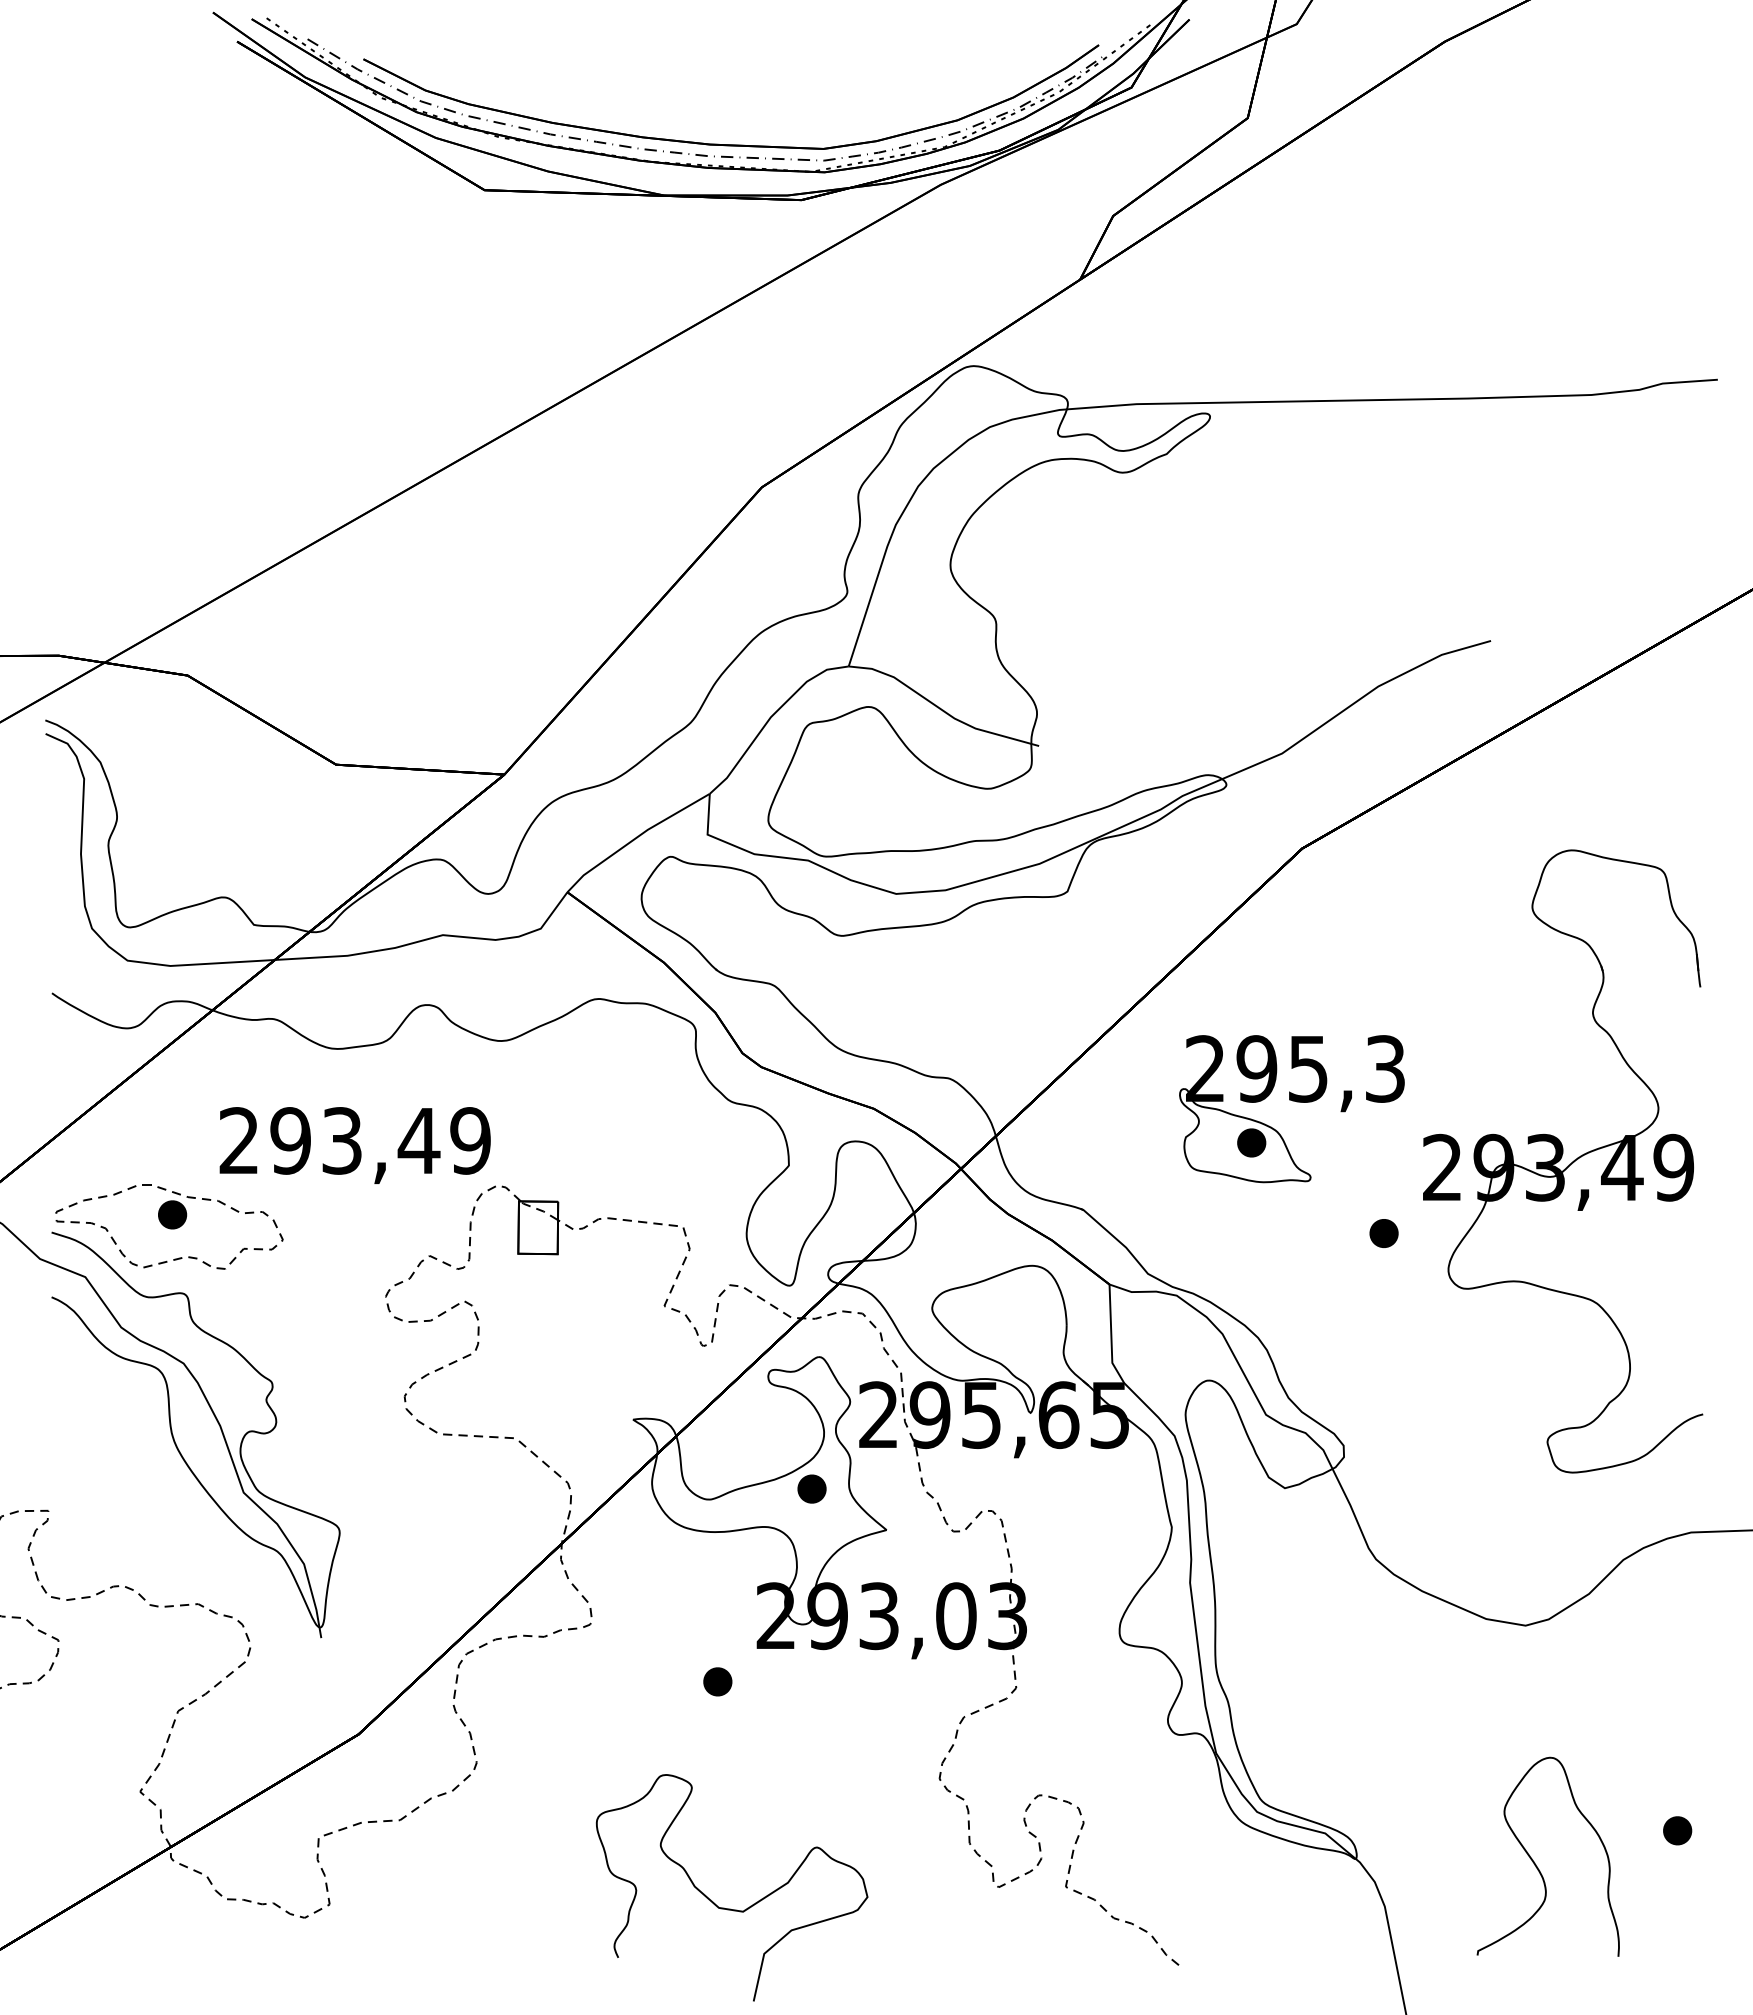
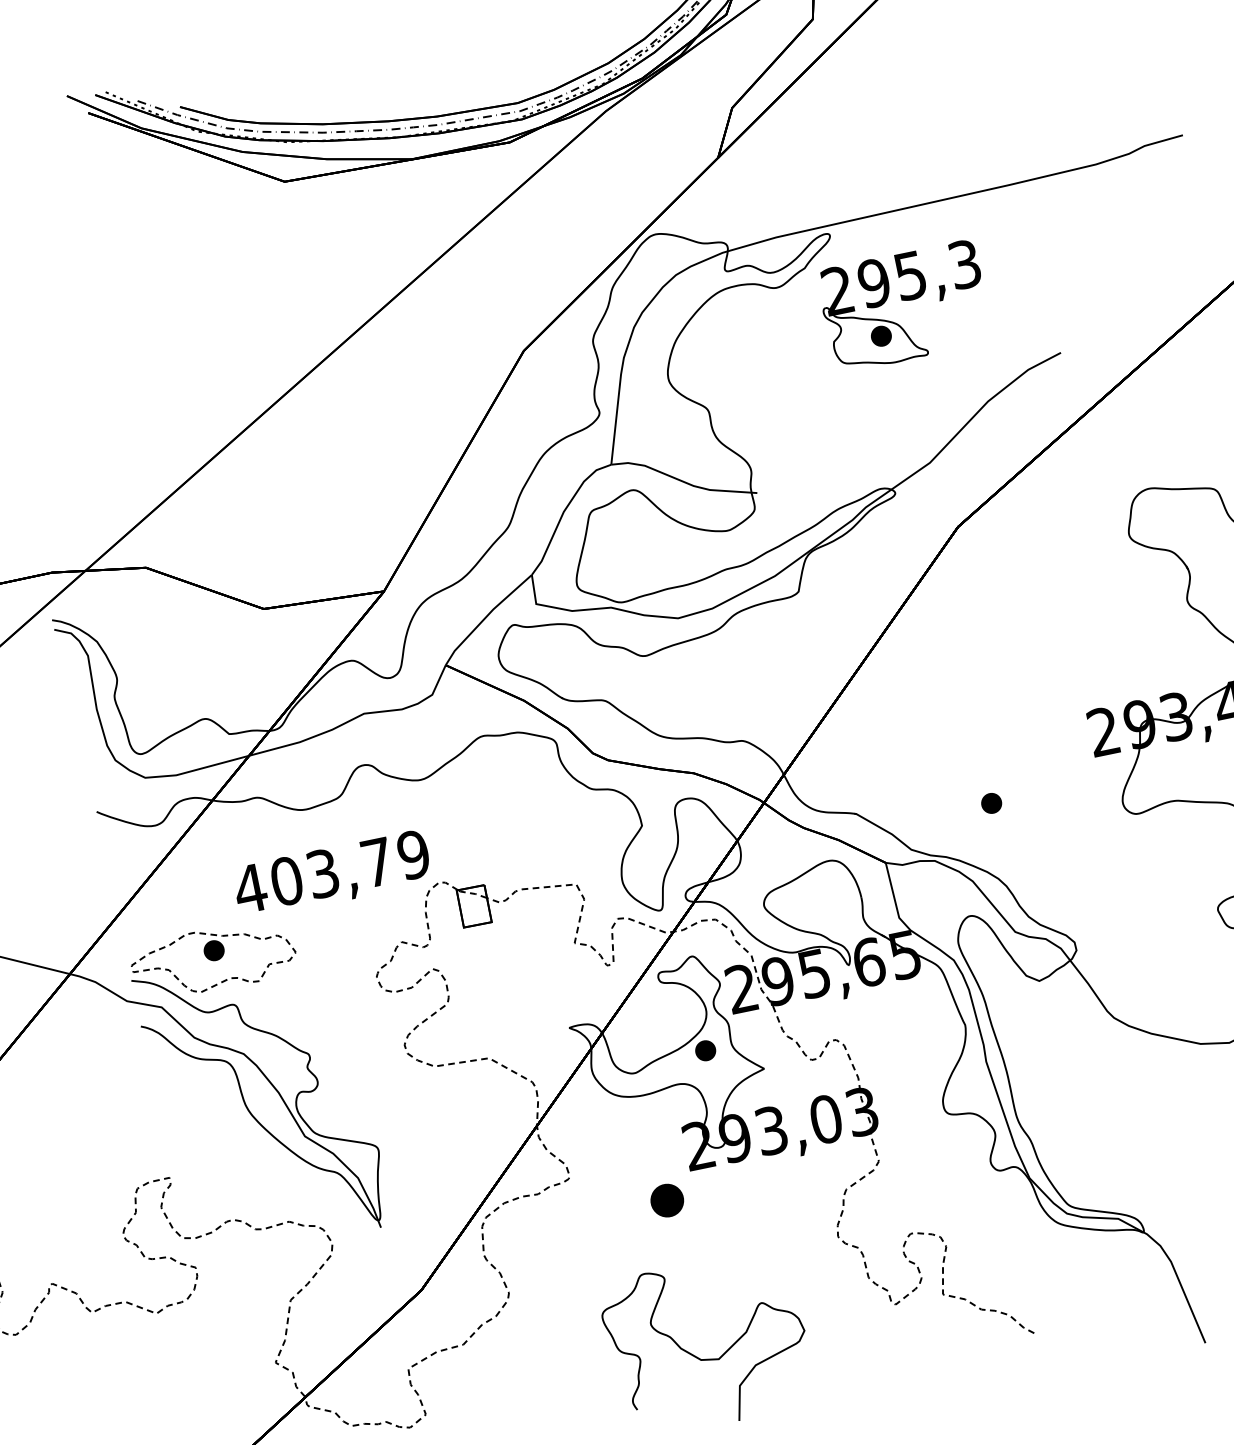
part: (1292, 1101) -> (904, 301), moved
text: (328, 1140) -> (313, 875), 293,49 -> 403,79
part: (1383, 1233) -> (991, 803), moved
part: (717, 1681) -> (667, 1200), size x1.6

